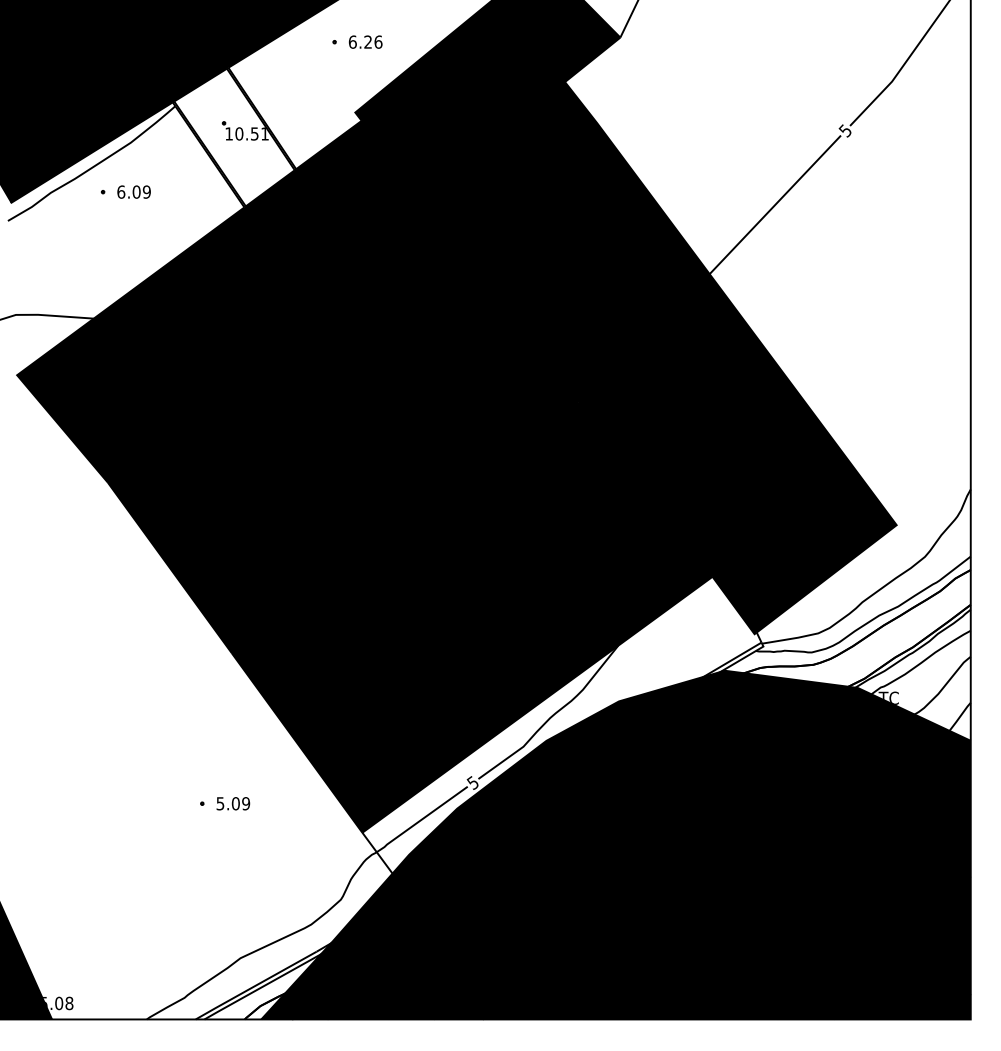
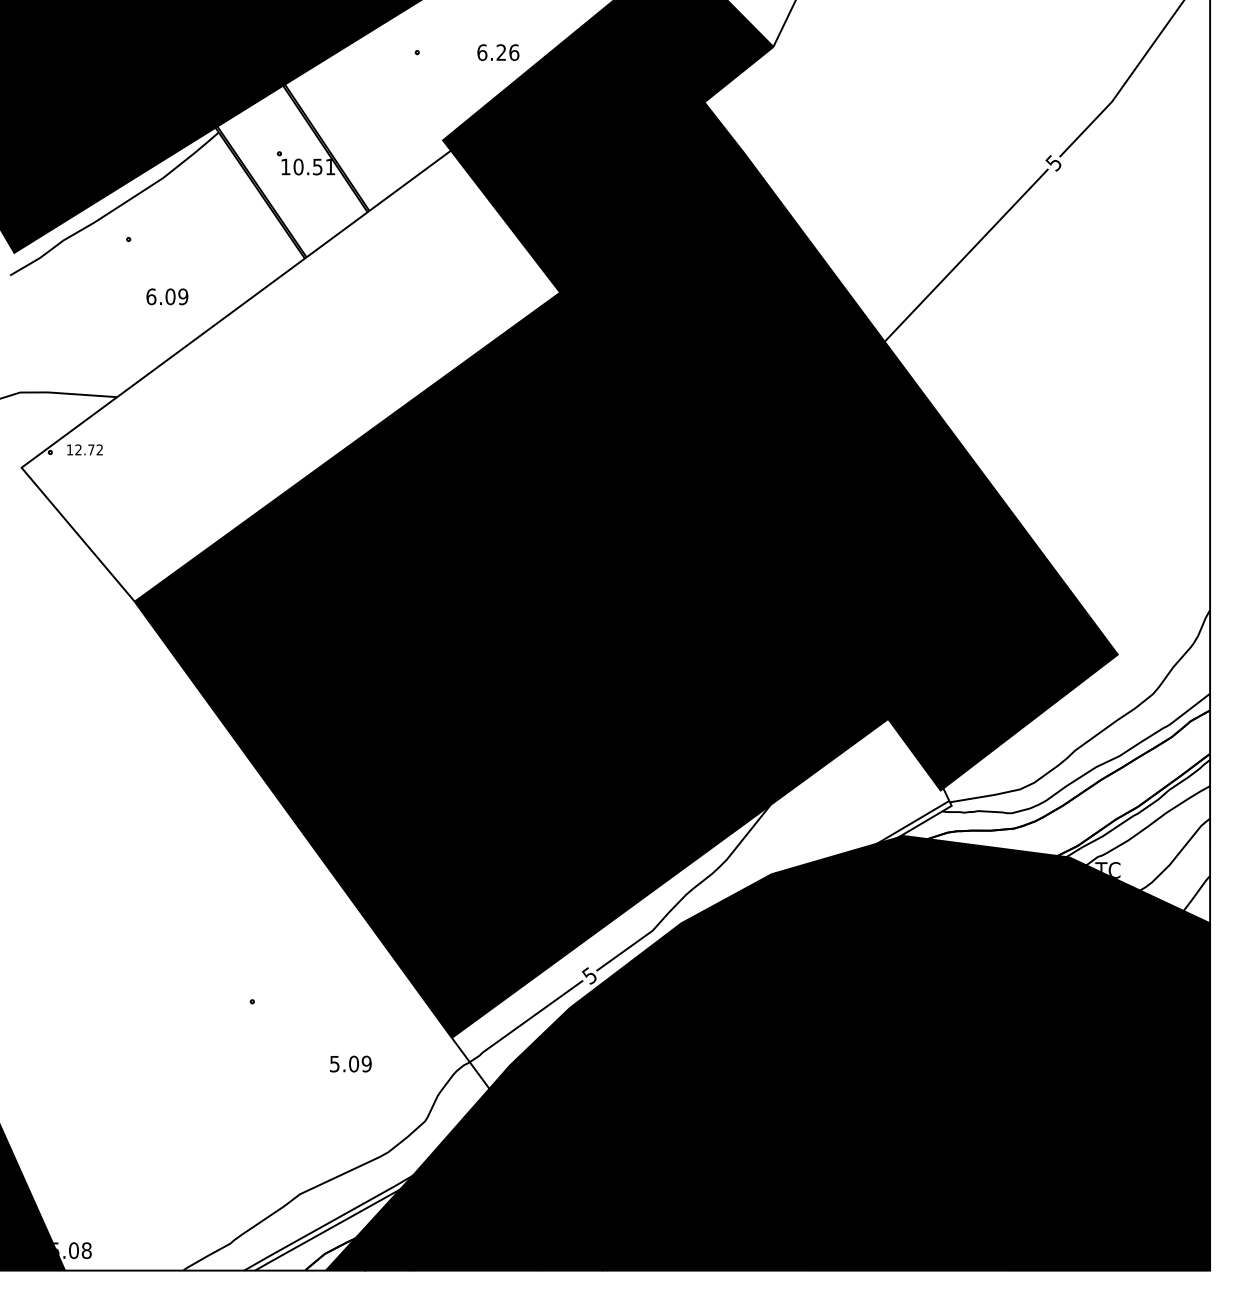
text: (365, 41) -> (498, 51), moved
text: (133, 191) -> (166, 296), moved
fill: (233, 301) -> (291, 375), removed
text: (233, 803) -> (351, 1063), moved

